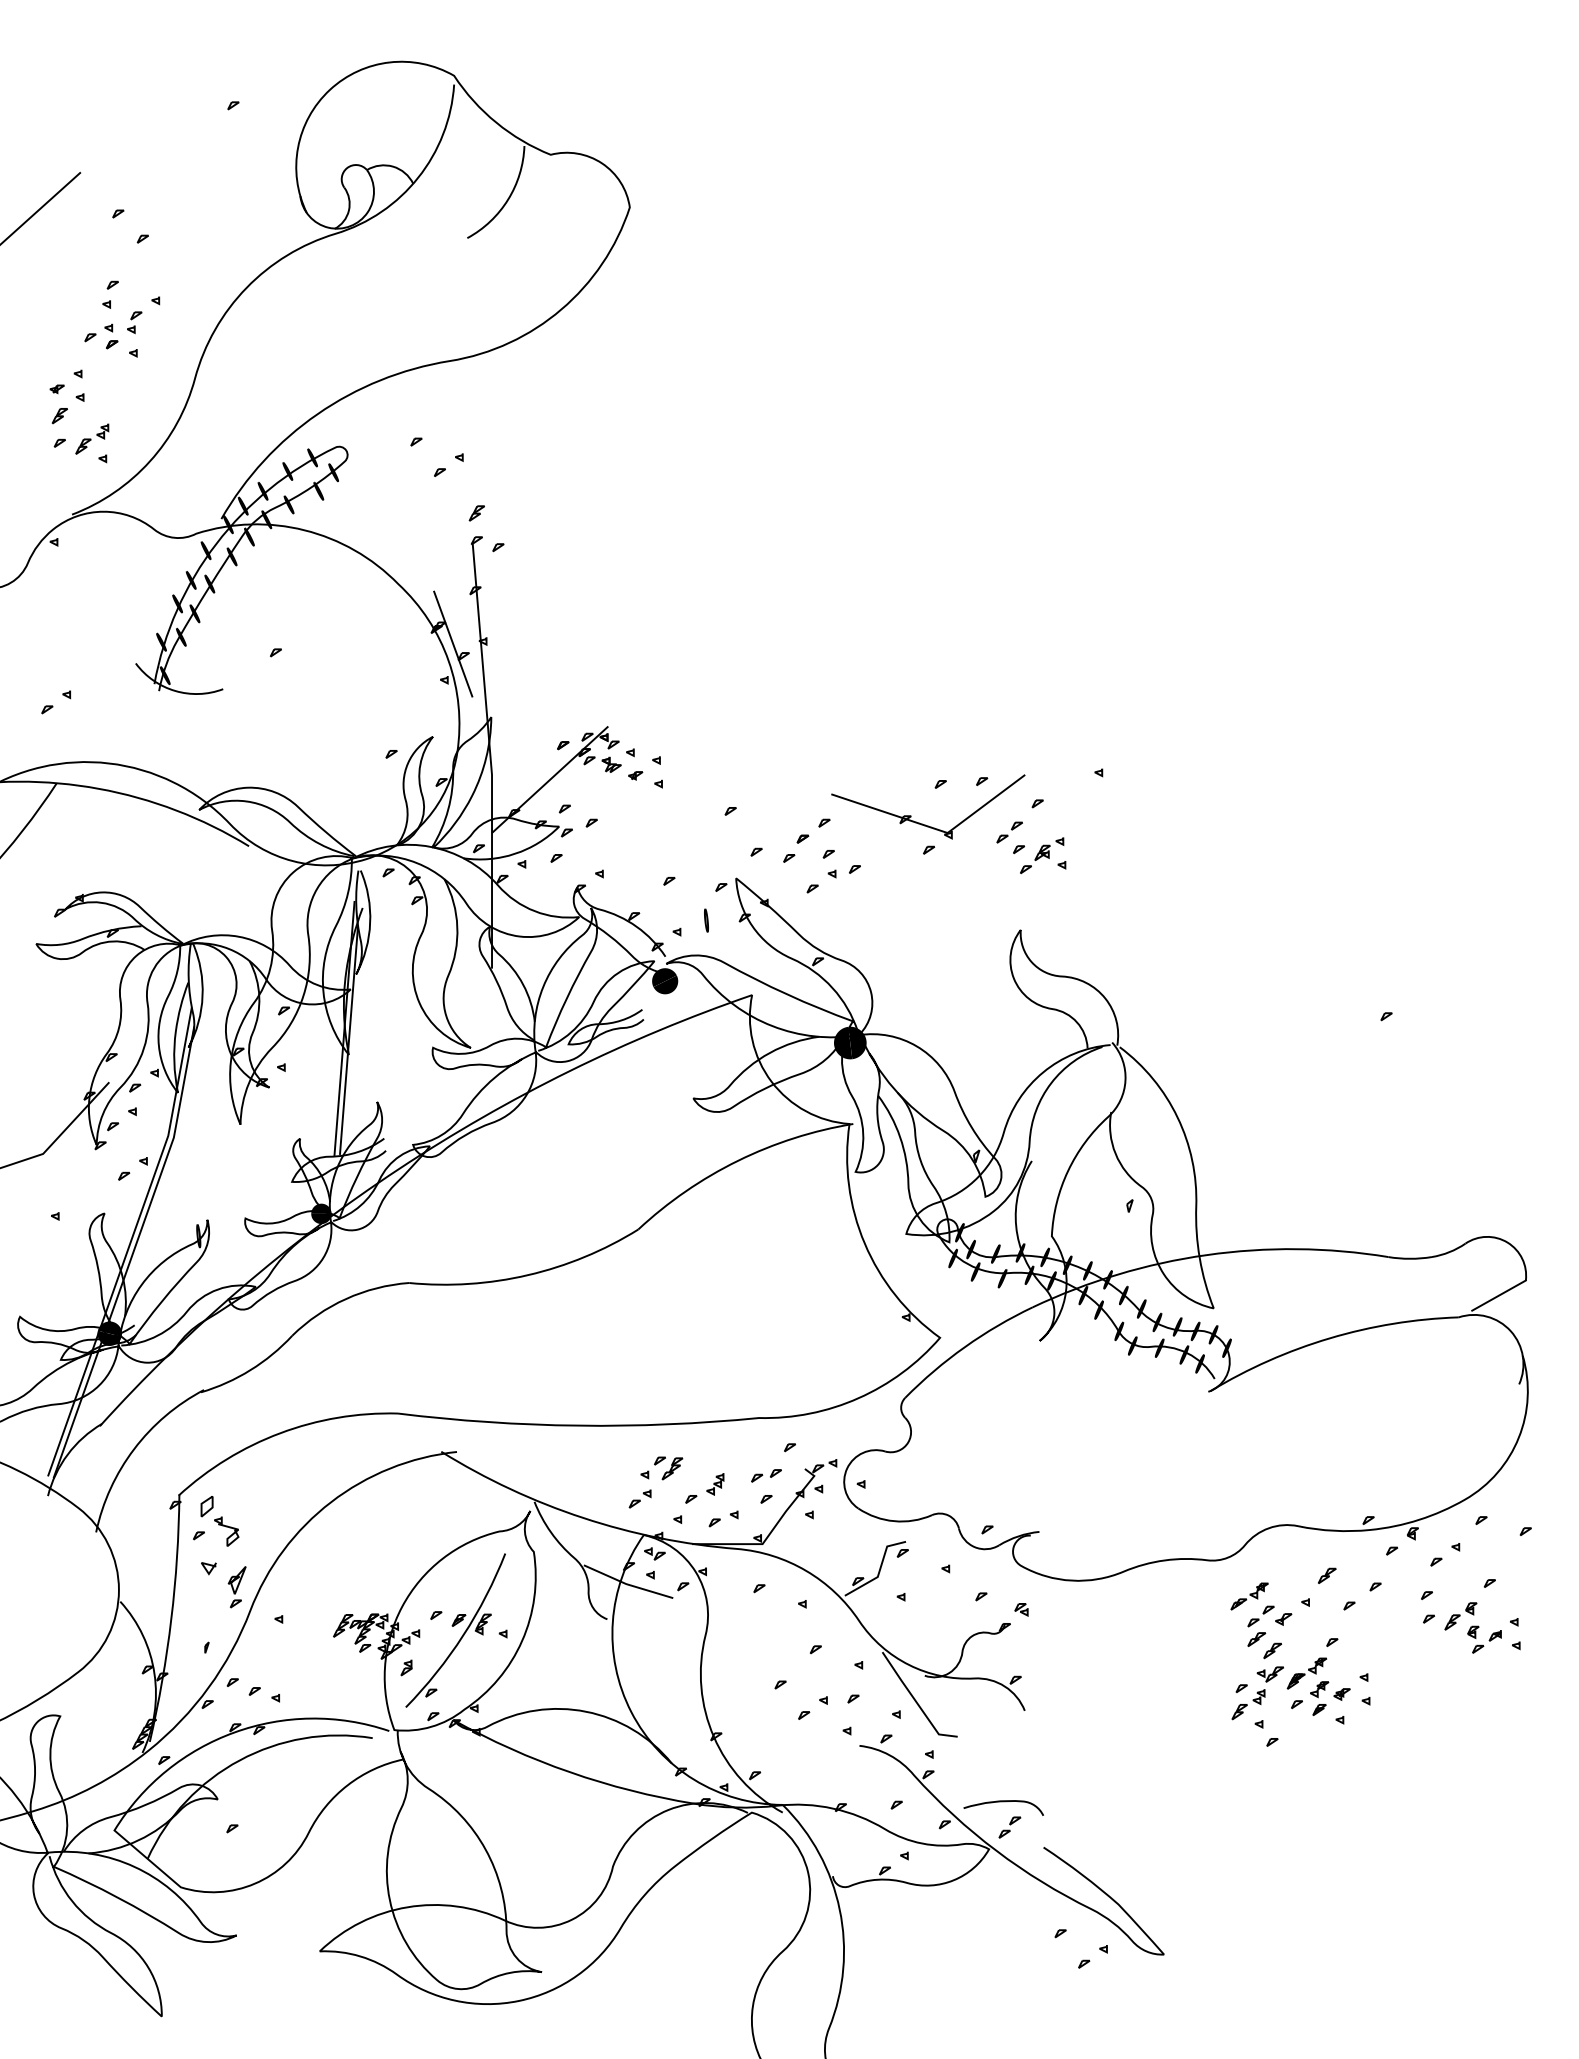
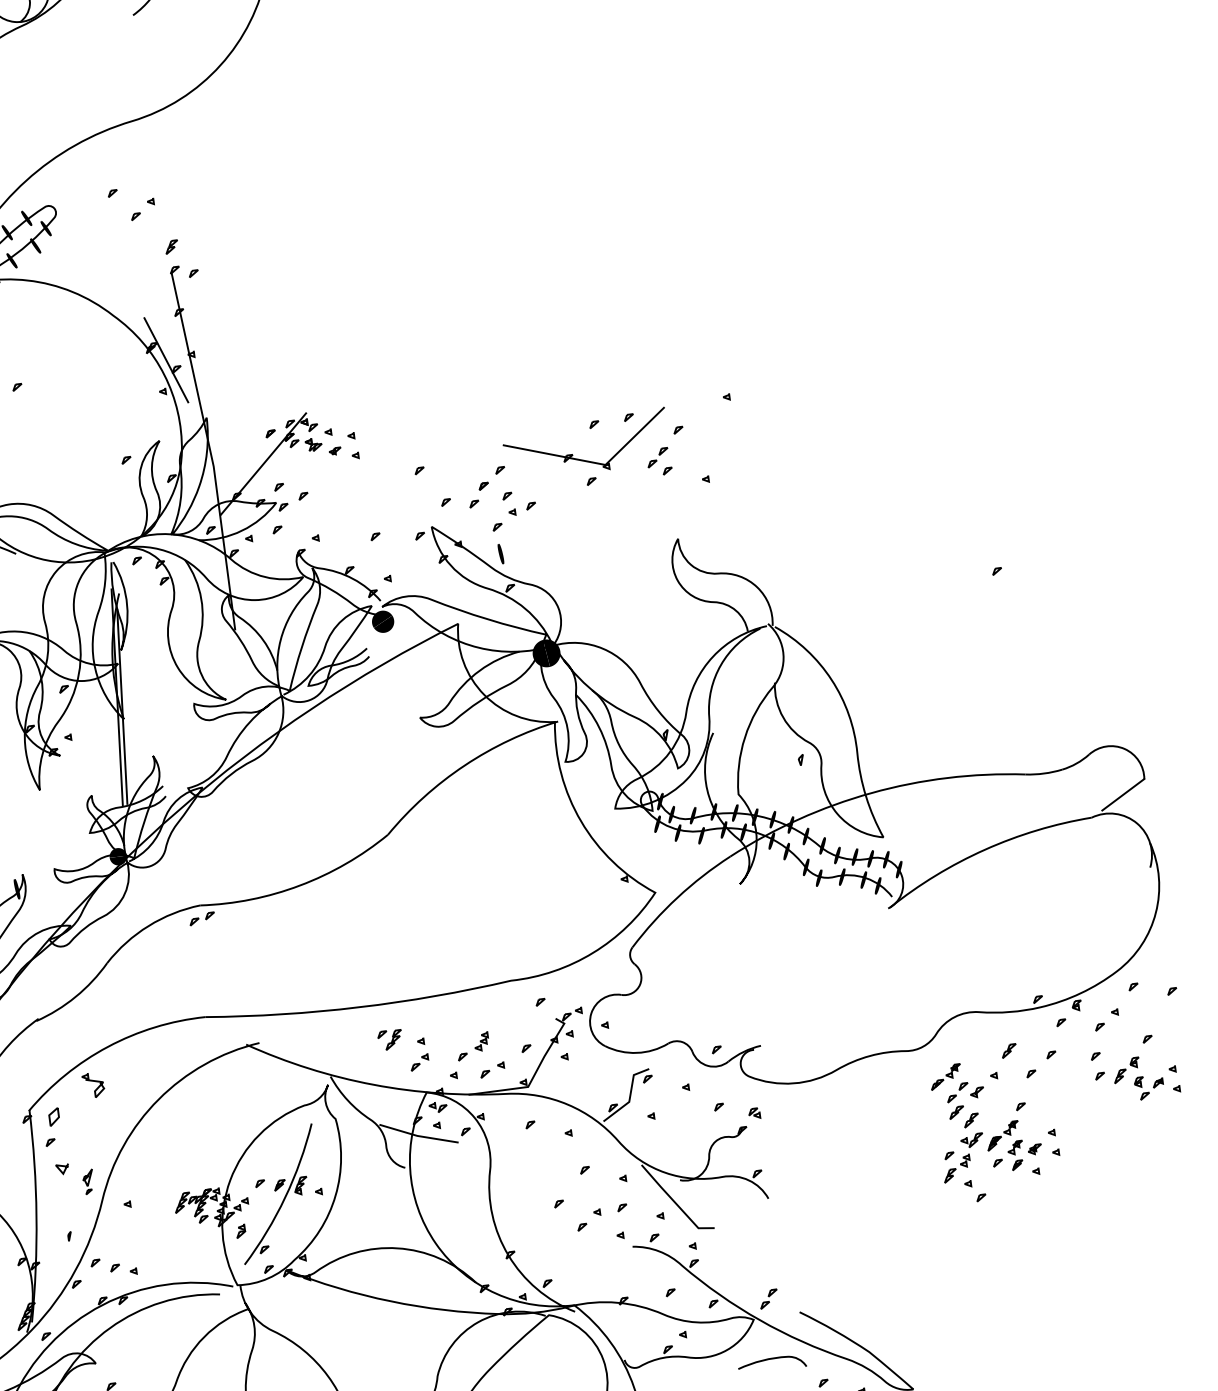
part: (1042, 855) -> (688, 473), removed
part: (706, 920) -> (500, 553), moved
part: (668, 1468) -> (390, 1040), moved
part: (766, 1475) -> (202, 918), moved
part: (226, 1531) -> (93, 1085), moved
part: (236, 1587) -> (88, 1182), size x0.7
curve: (1003, 1802) -> (771, 1359), moved

